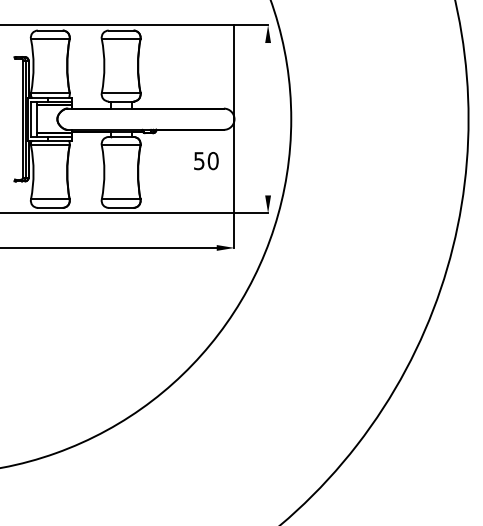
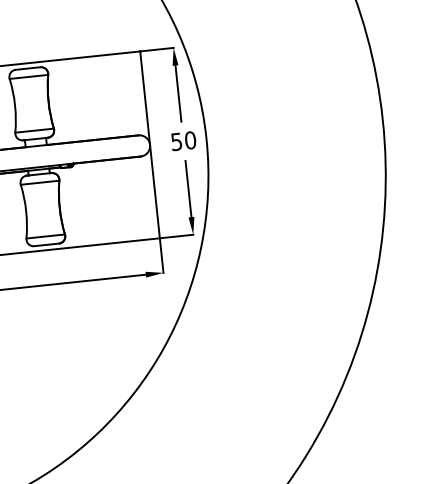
line: (268, 71) -> (178, 93), added
text: (206, 161) -> (183, 141), moved
line: (268, 166) -> (188, 188), added

